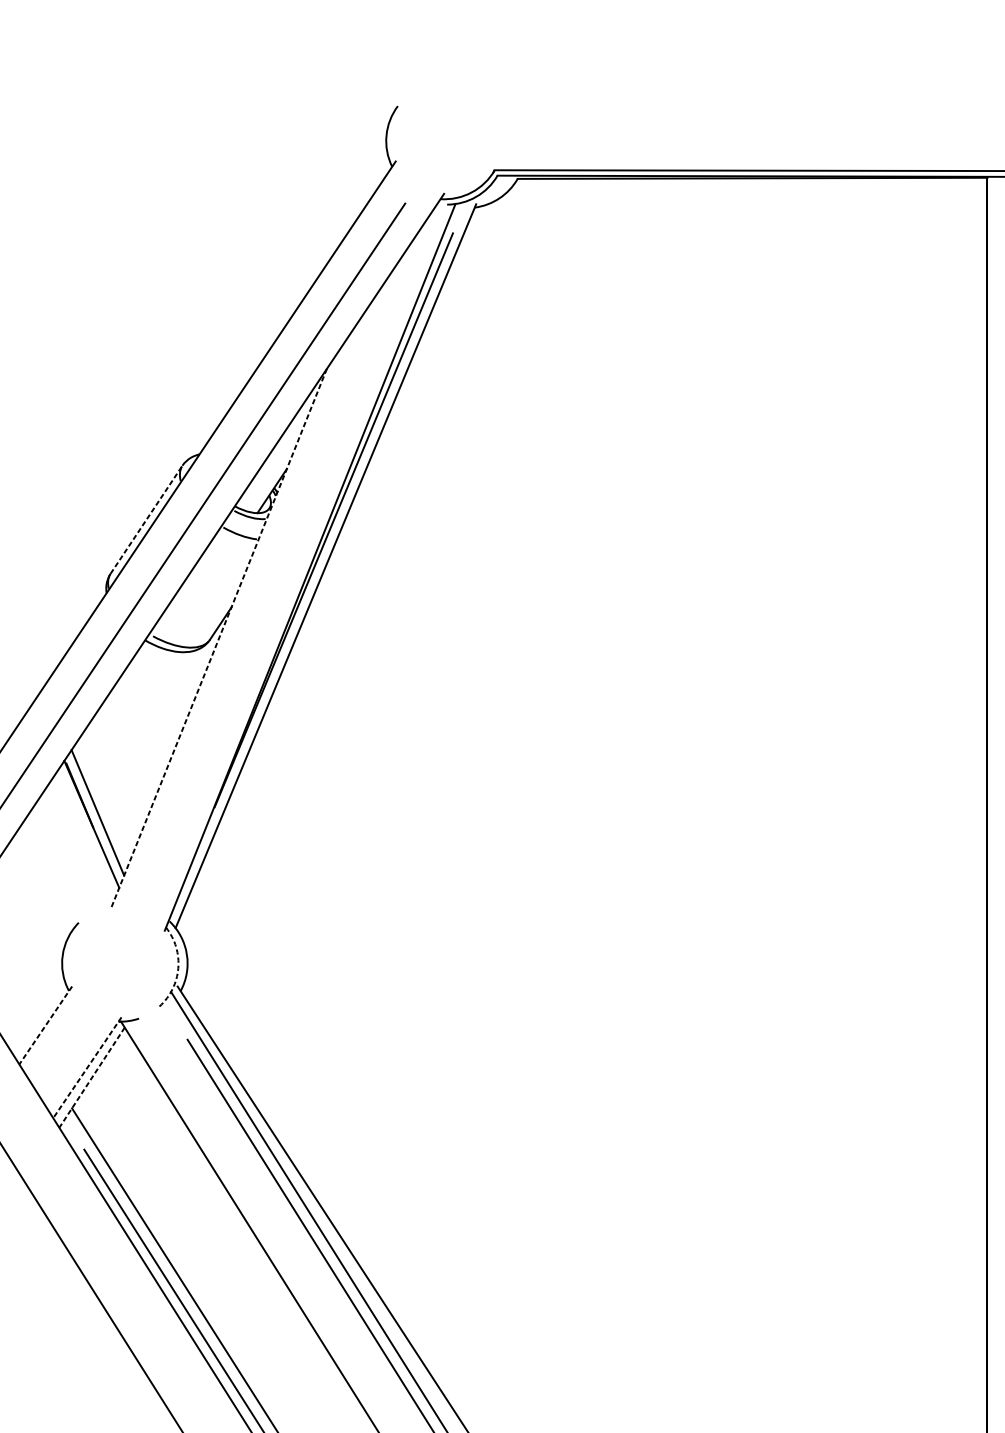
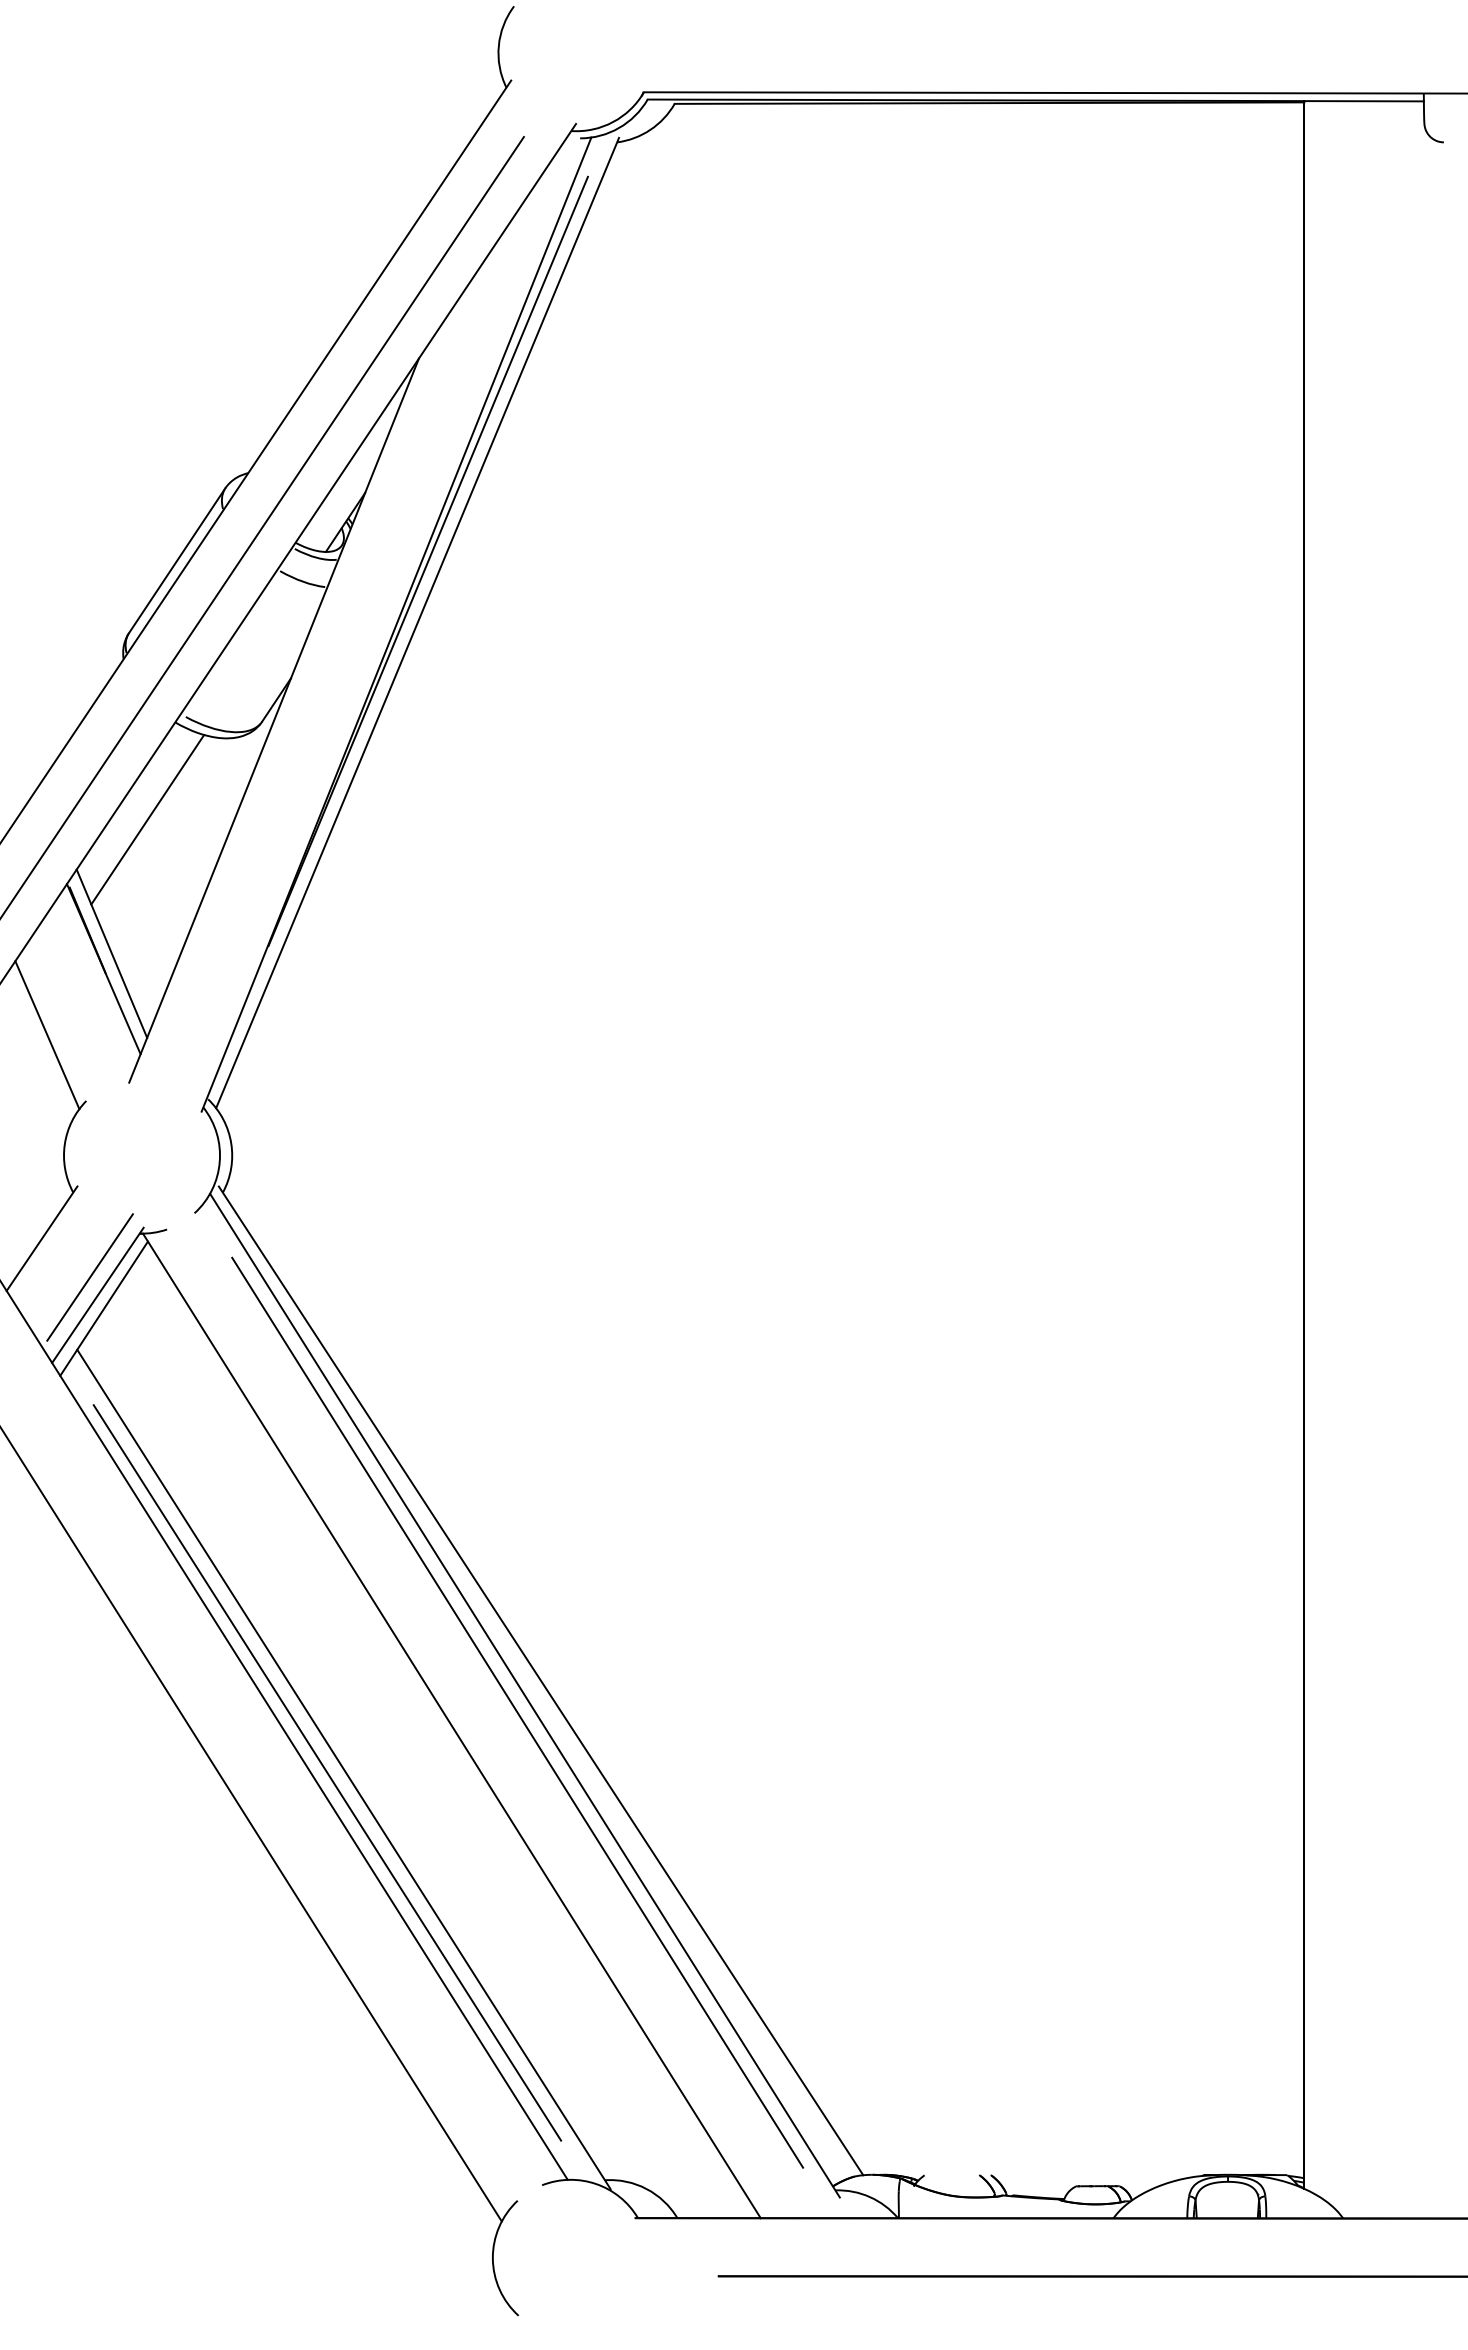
line: (146, 519) -> (177, 560), dashed -> solid
line: (218, 639) -> (273, 721), dashed -> solid
line: (124, 712) -> (147, 819), added
line: (49, 873) -> (47, 1035), added
arc: (178, 968) -> (219, 1162), dashed -> solid
line: (45, 1026) -> (41, 1239), dashed -> solid
line: (81, 1054) -> (89, 1277), added
line: (87, 1067) -> (97, 1295), dashed -> solid
line: (91, 1078) -> (103, 1309), dashed -> solid

